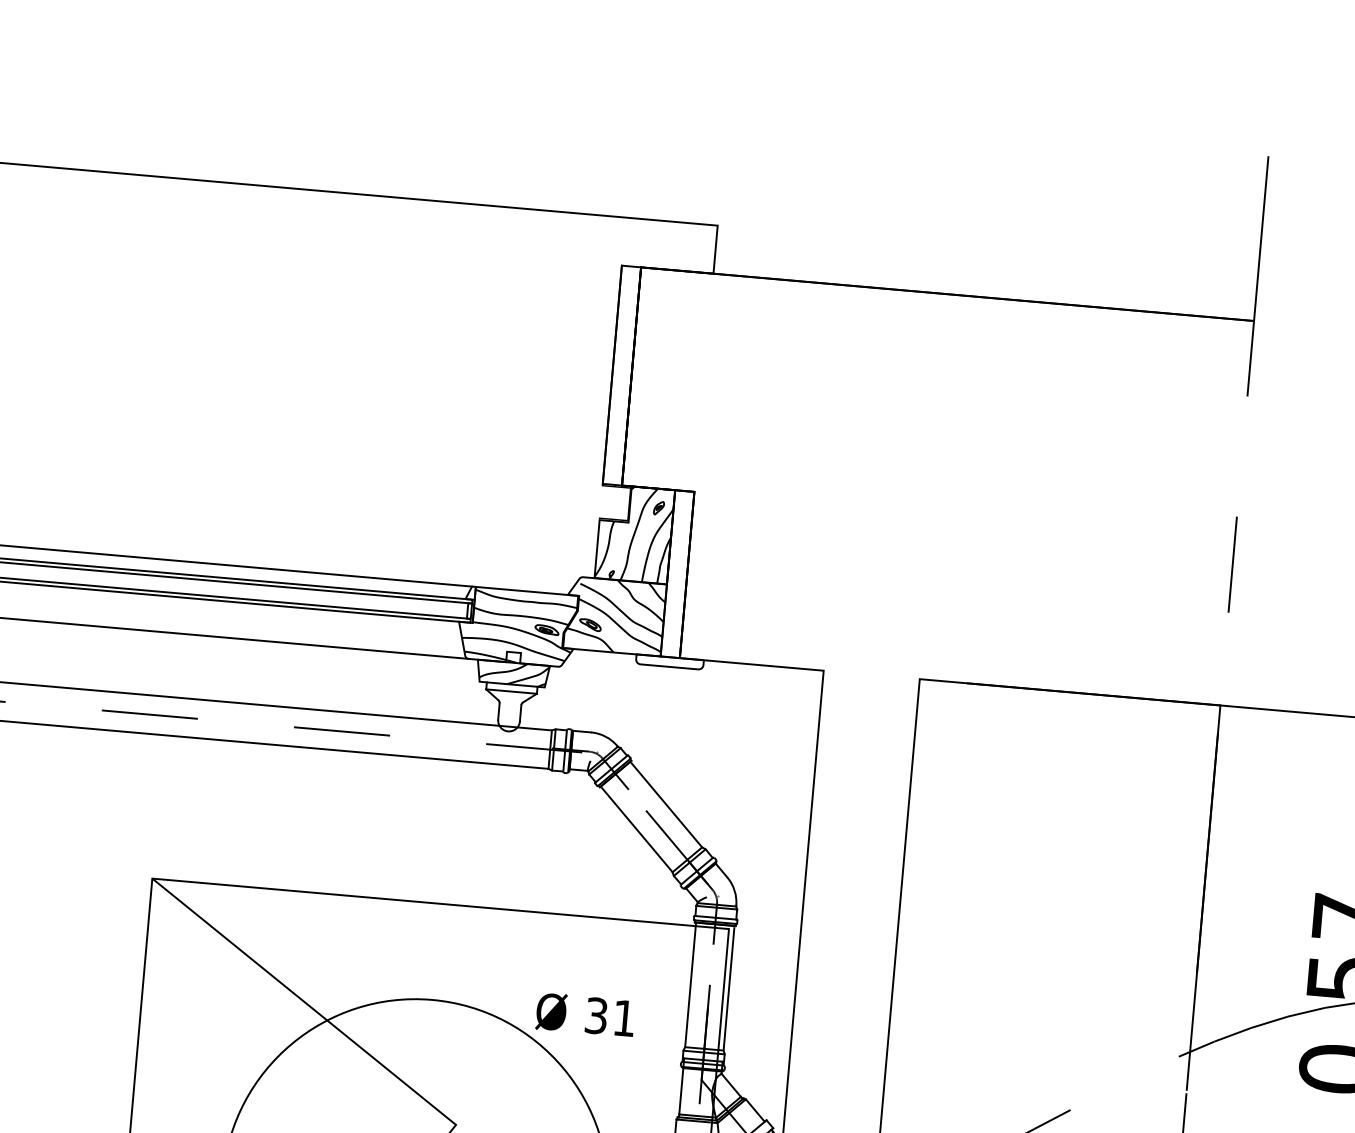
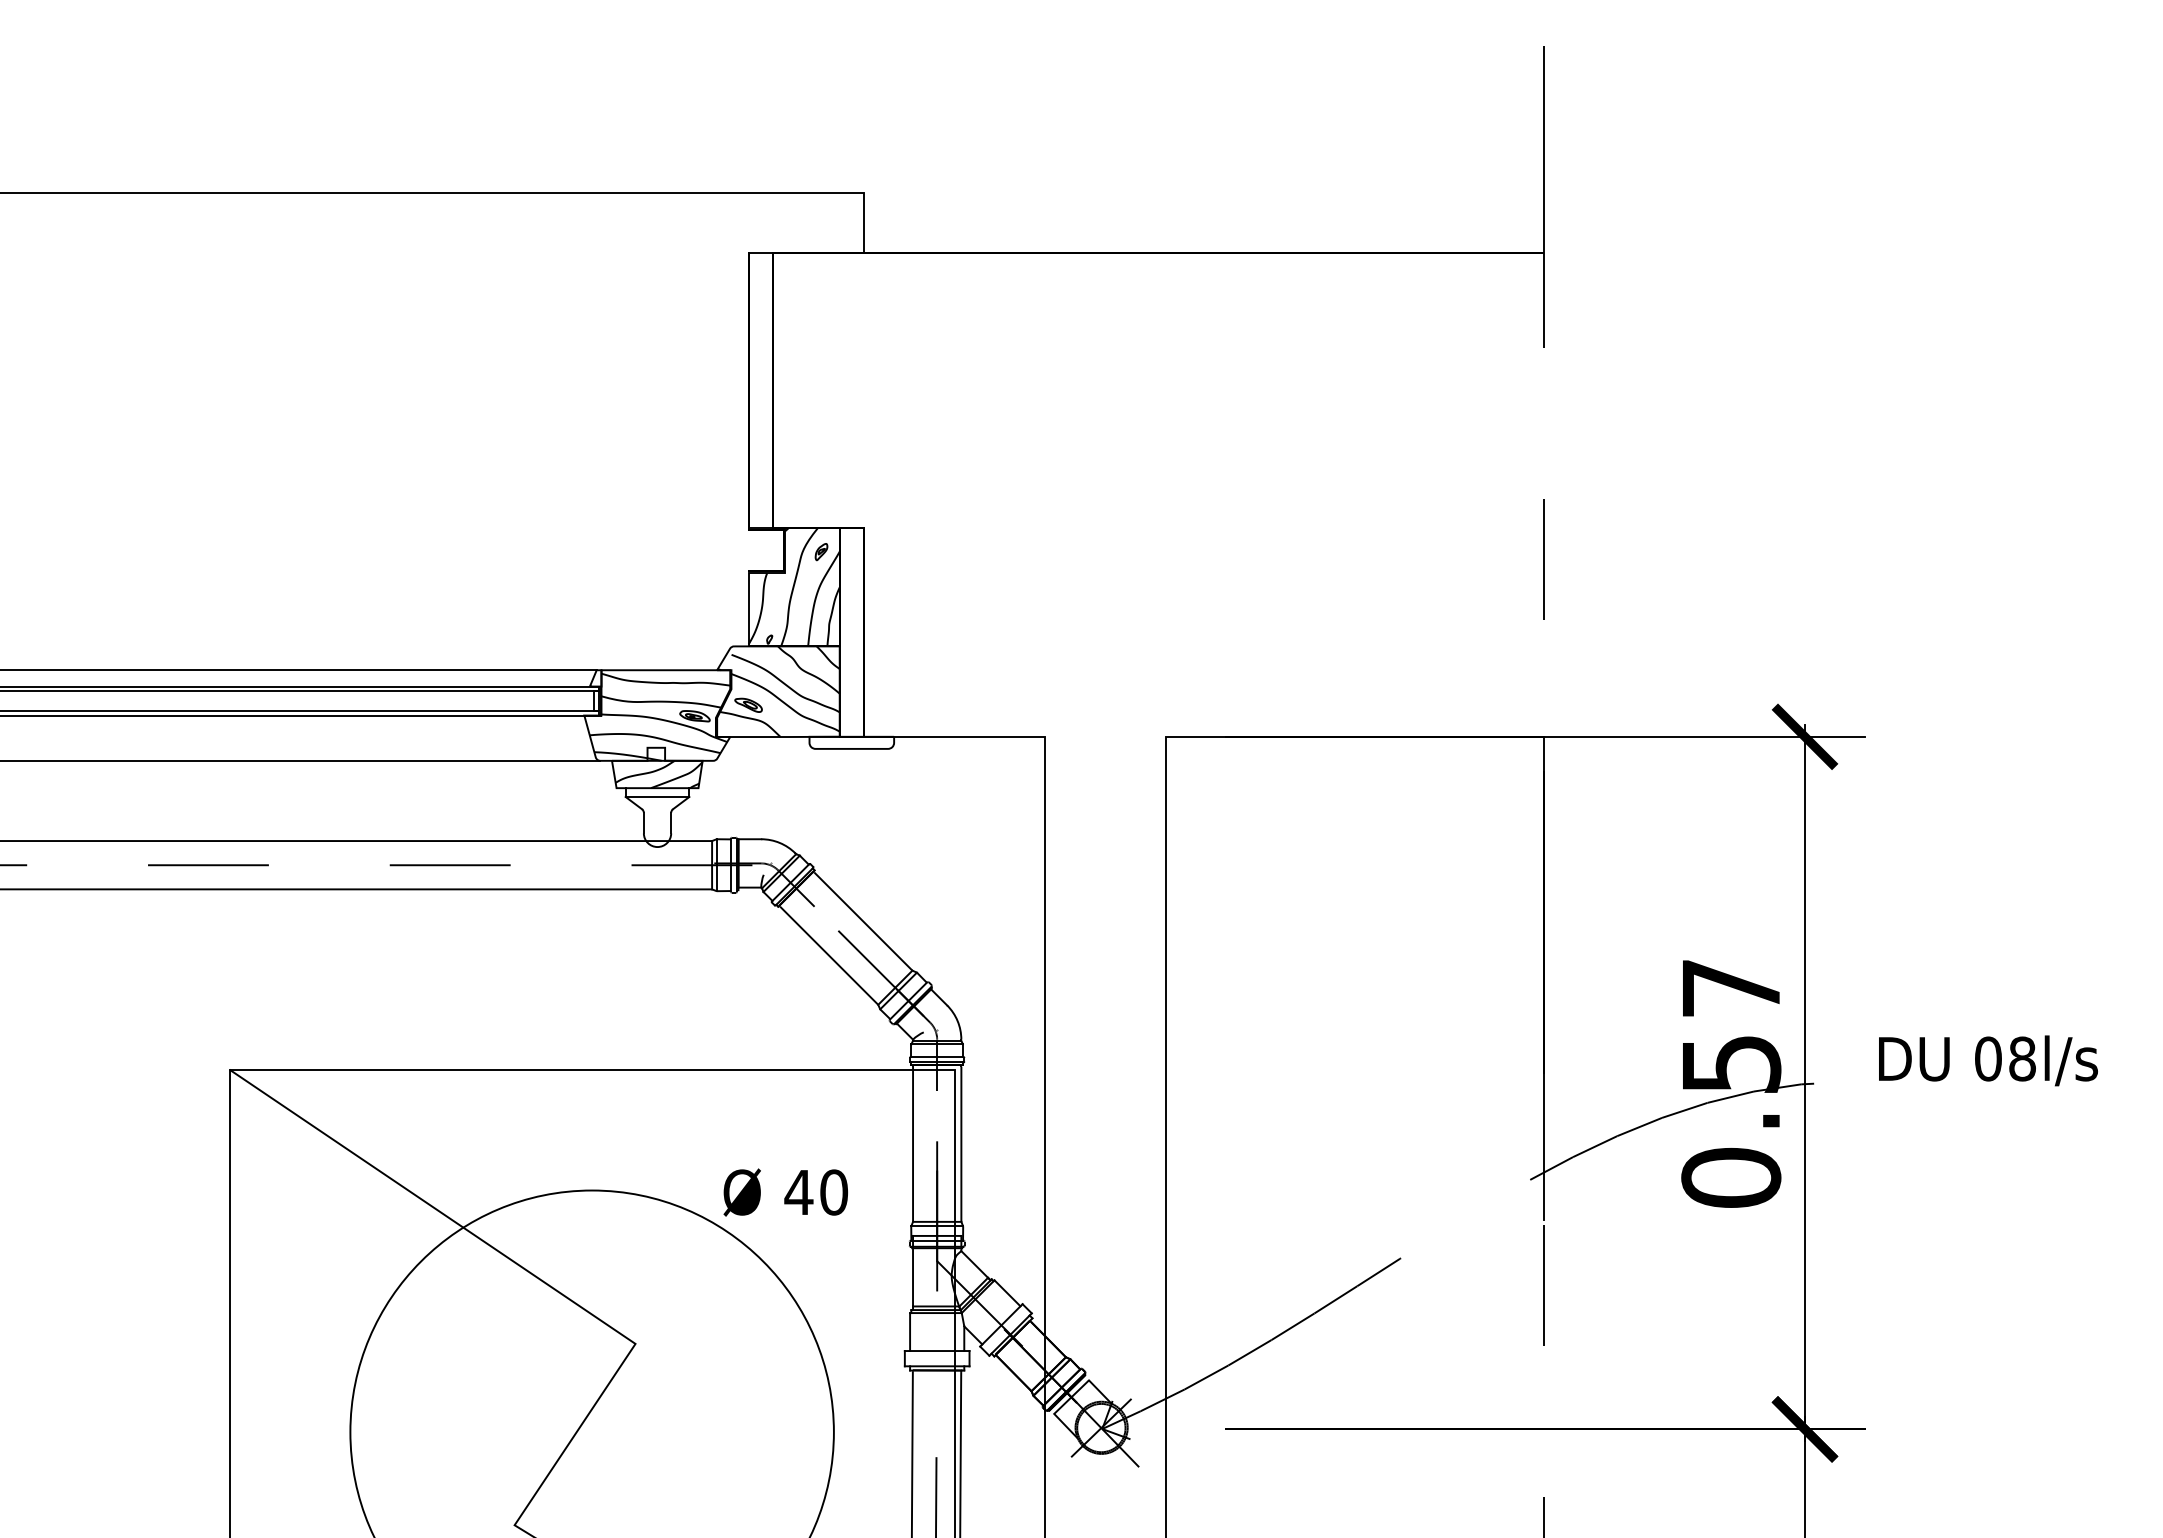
text: (610, 1017) -> (816, 1192), 31 -> 40

